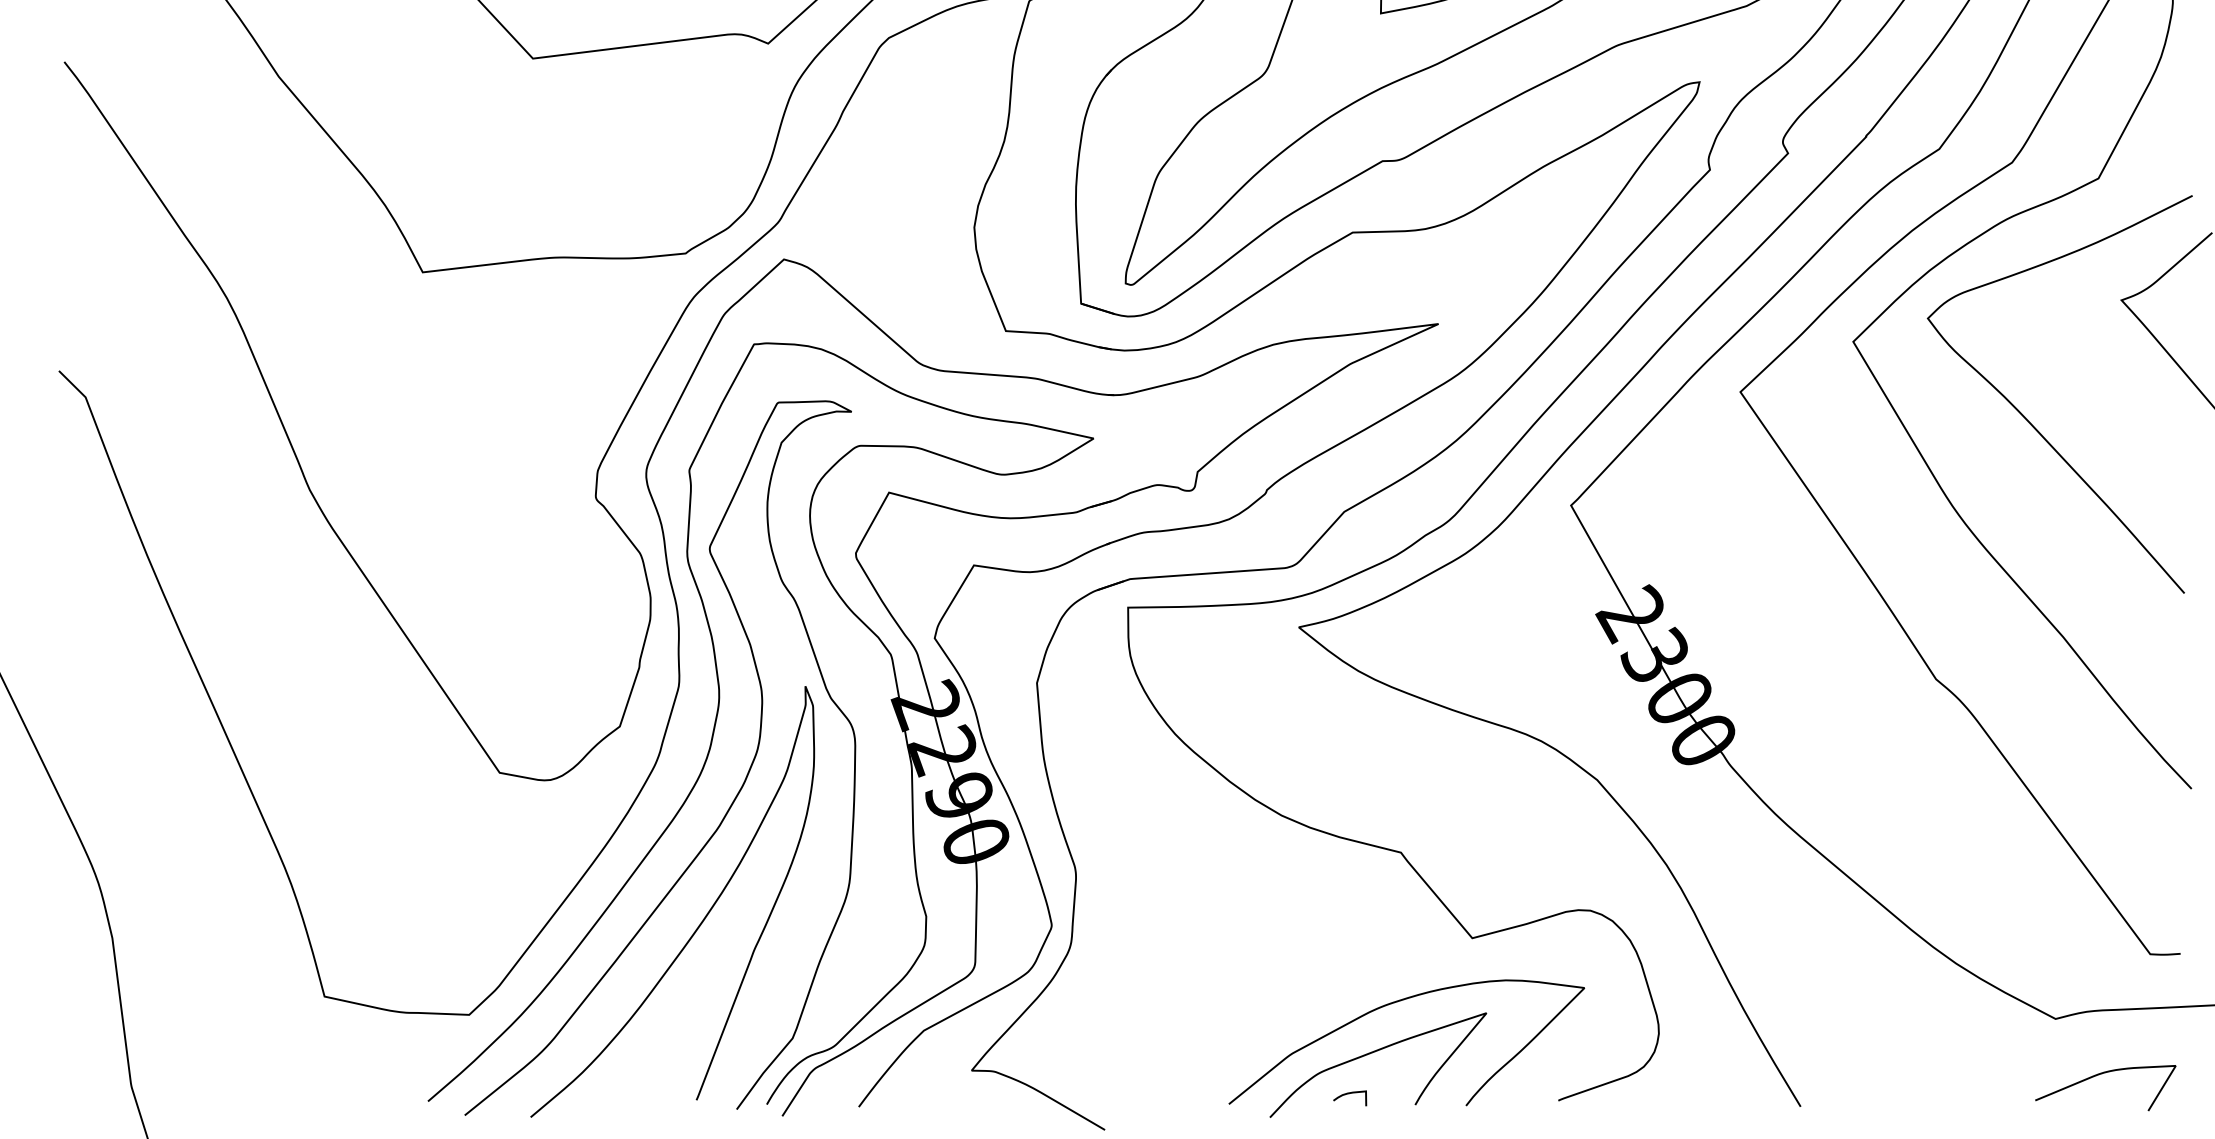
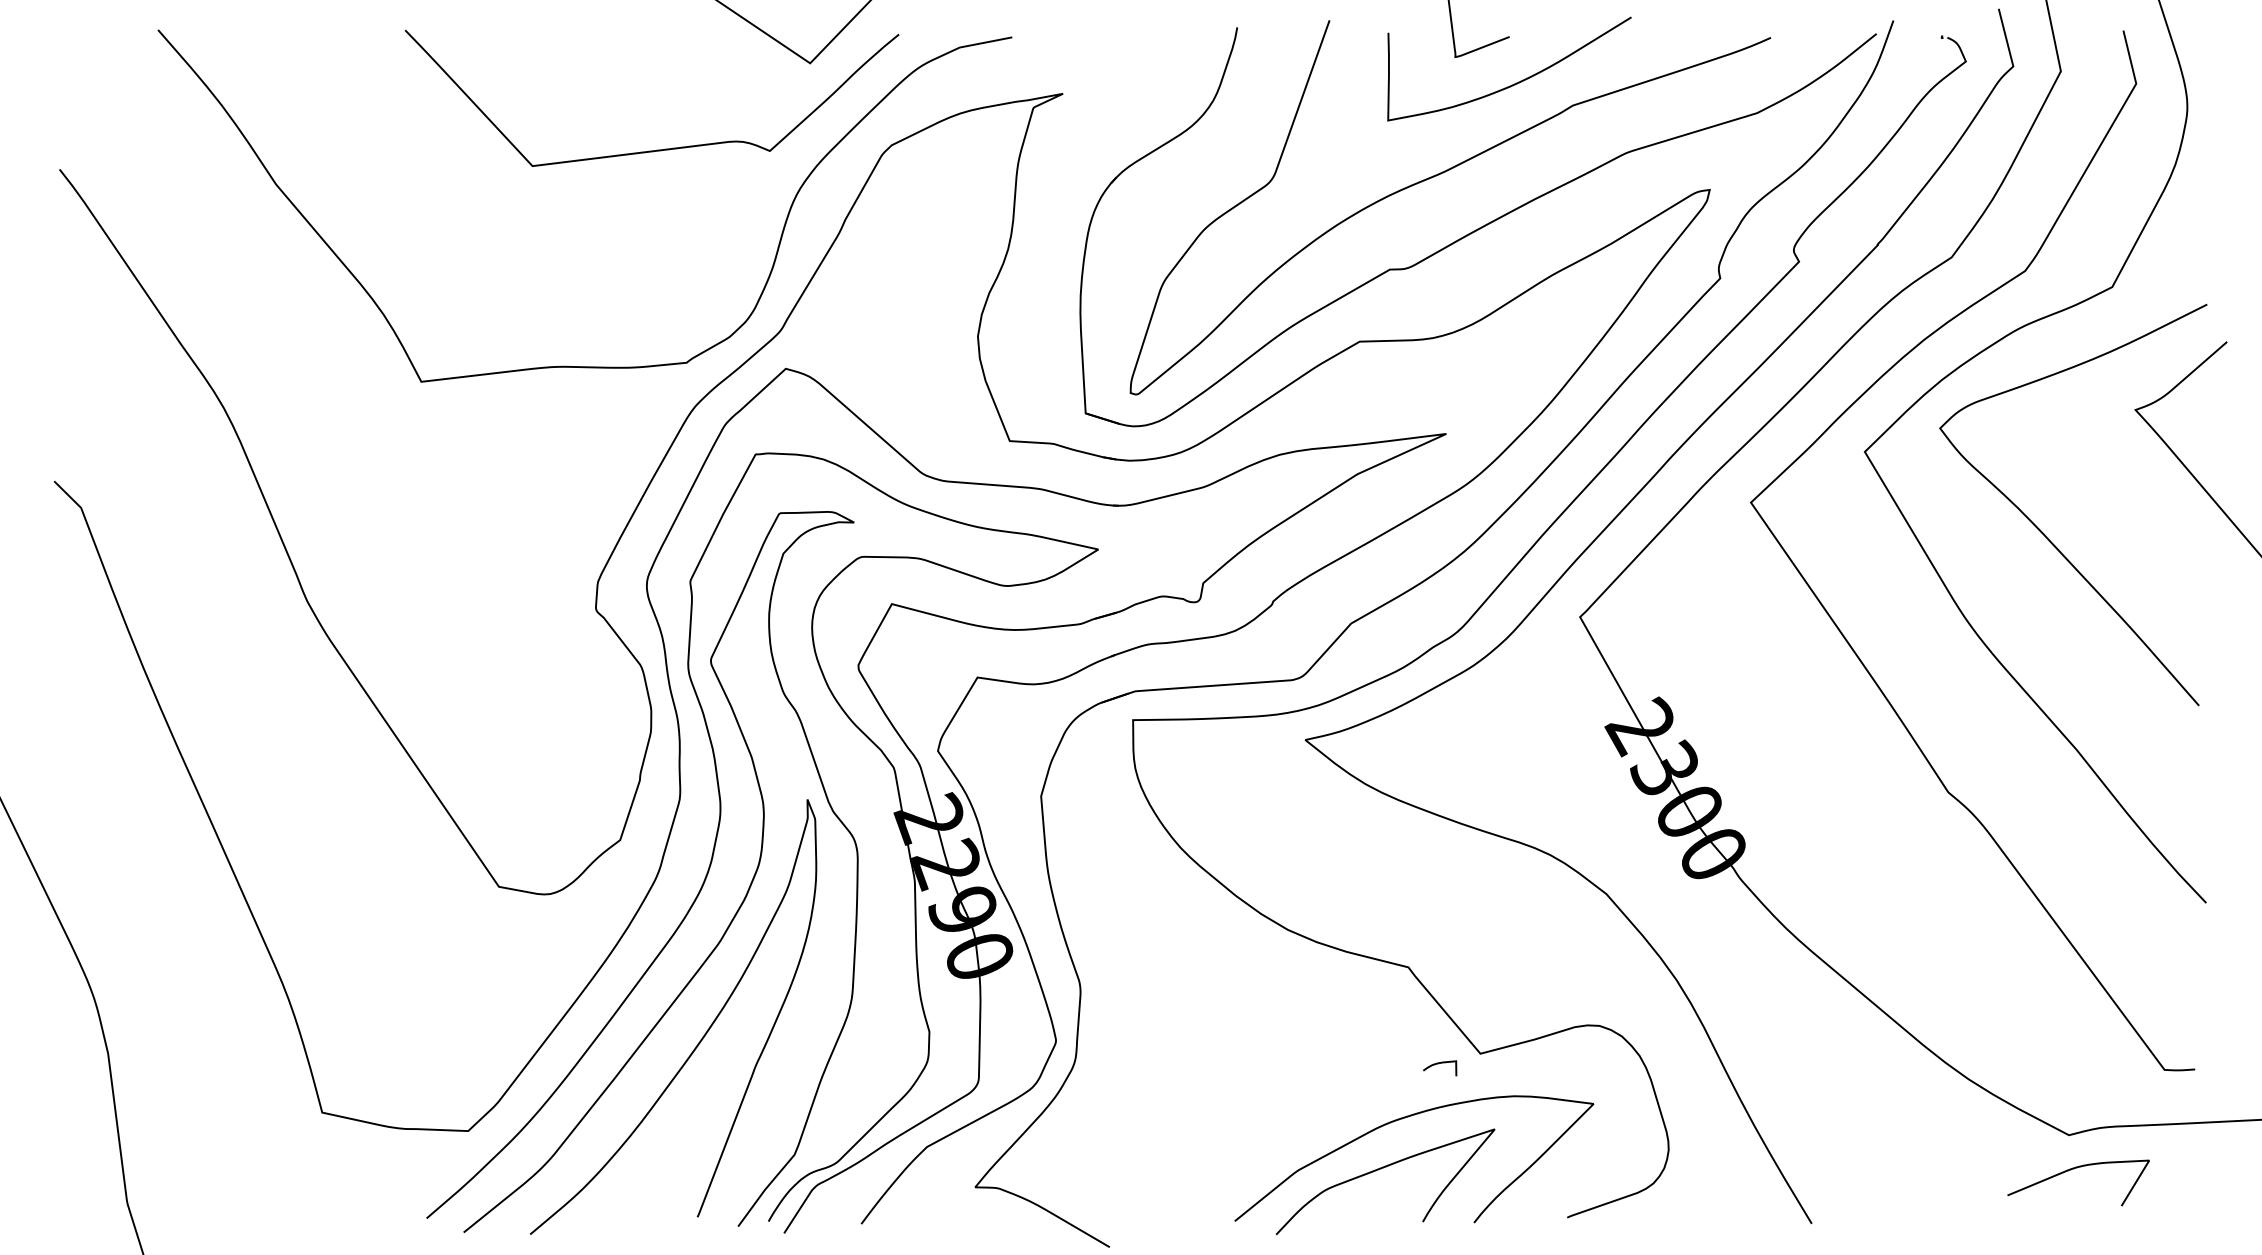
curve: (2101, 1074) -> (2074, 1169), moved
curve: (1348, 1094) -> (1438, 1064), moved

